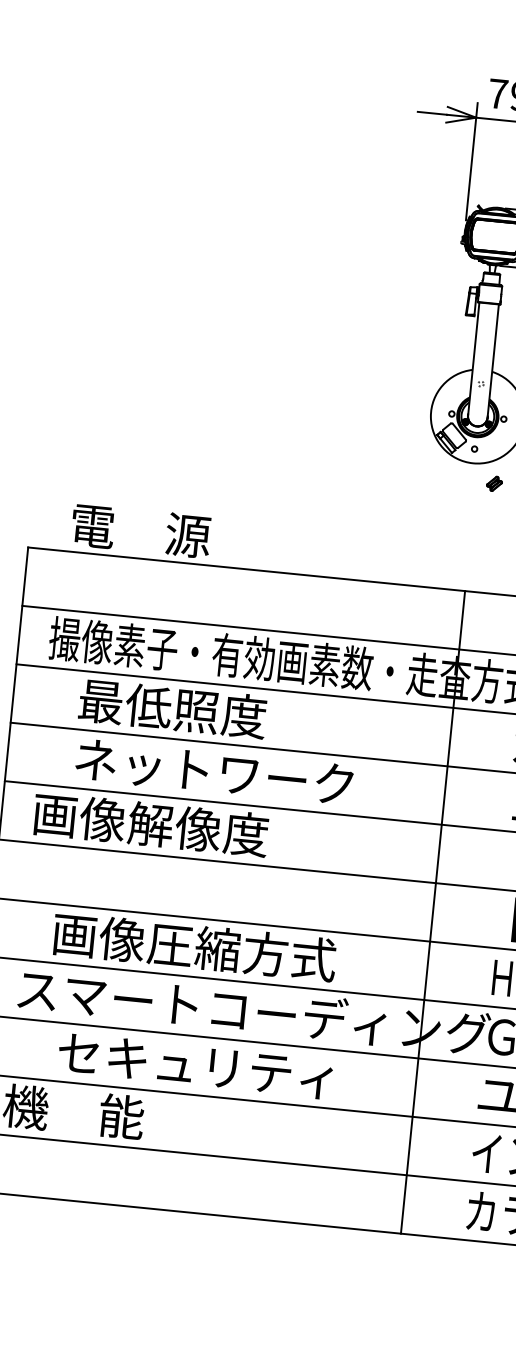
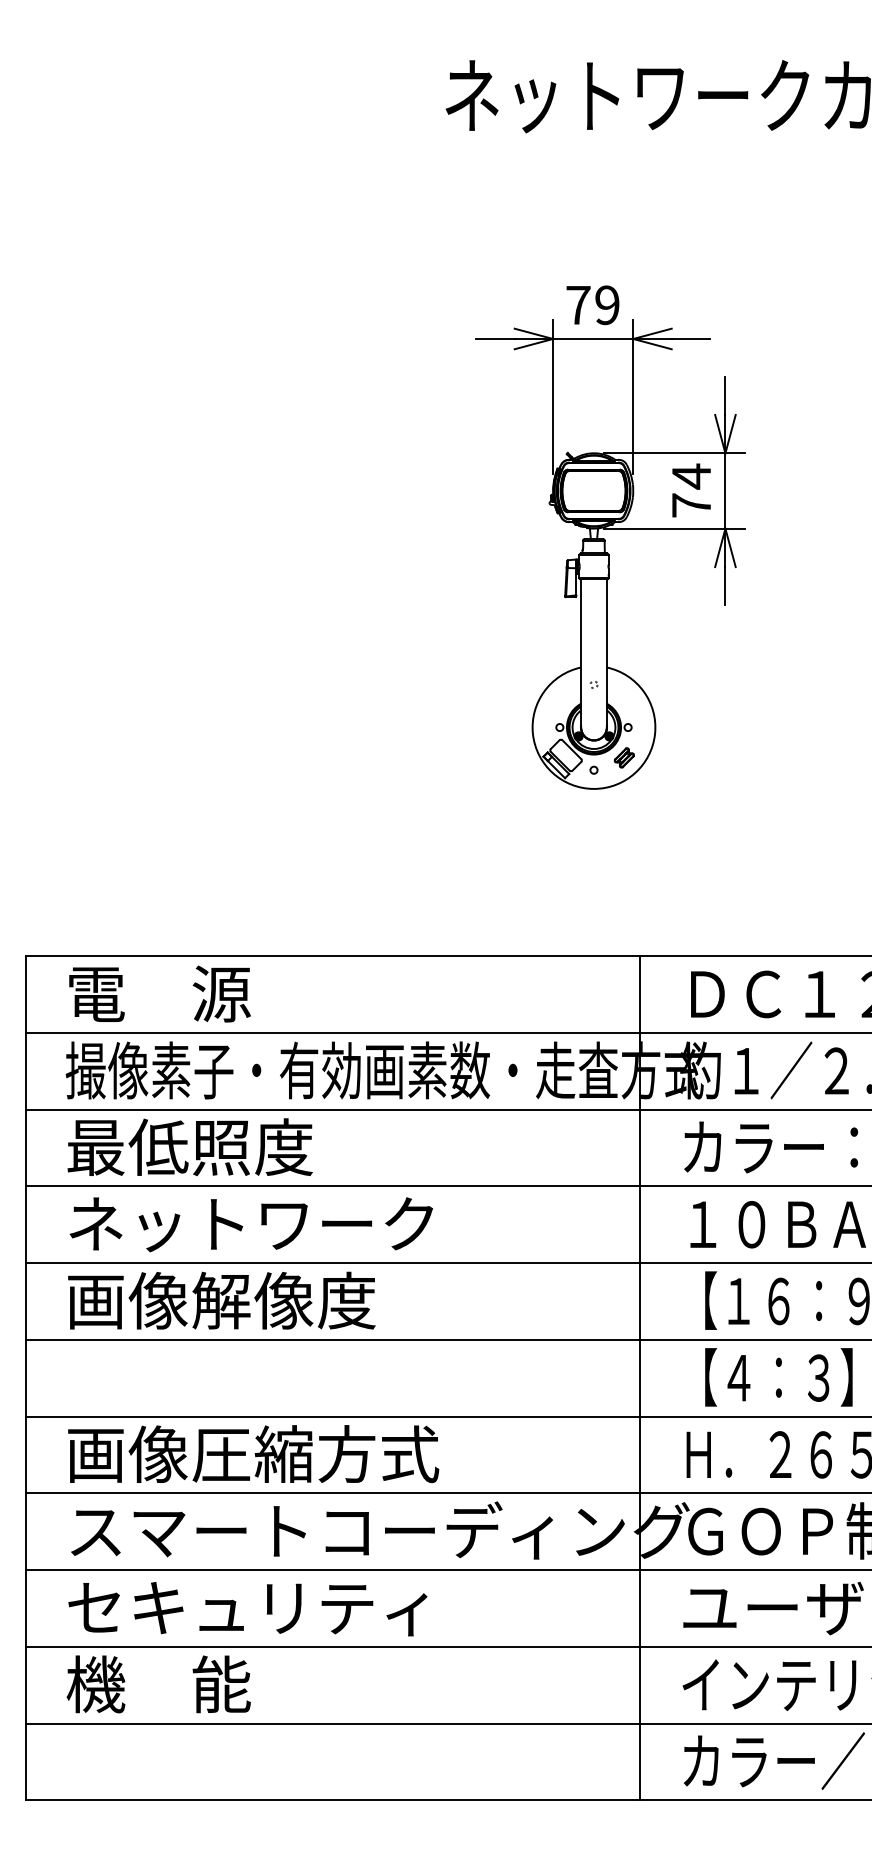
part: (493, 483) -> (623, 757), moved
text: (140, 530) -> (159, 993), moved
text: (172, 708) -> (189, 1147), moved
text: (214, 772) -> (251, 1224), moved
line: (433, 912) -> (640, 1378), moved
text: (194, 947) -> (253, 1454), moved
text: (195, 1066) -> (247, 1609), moved

